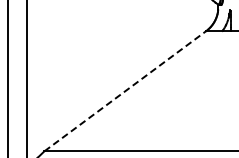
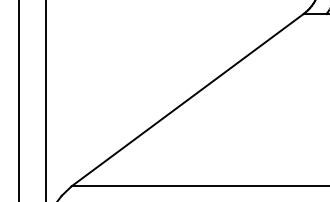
line: (125, 91) -> (187, 100), dashed -> solid

